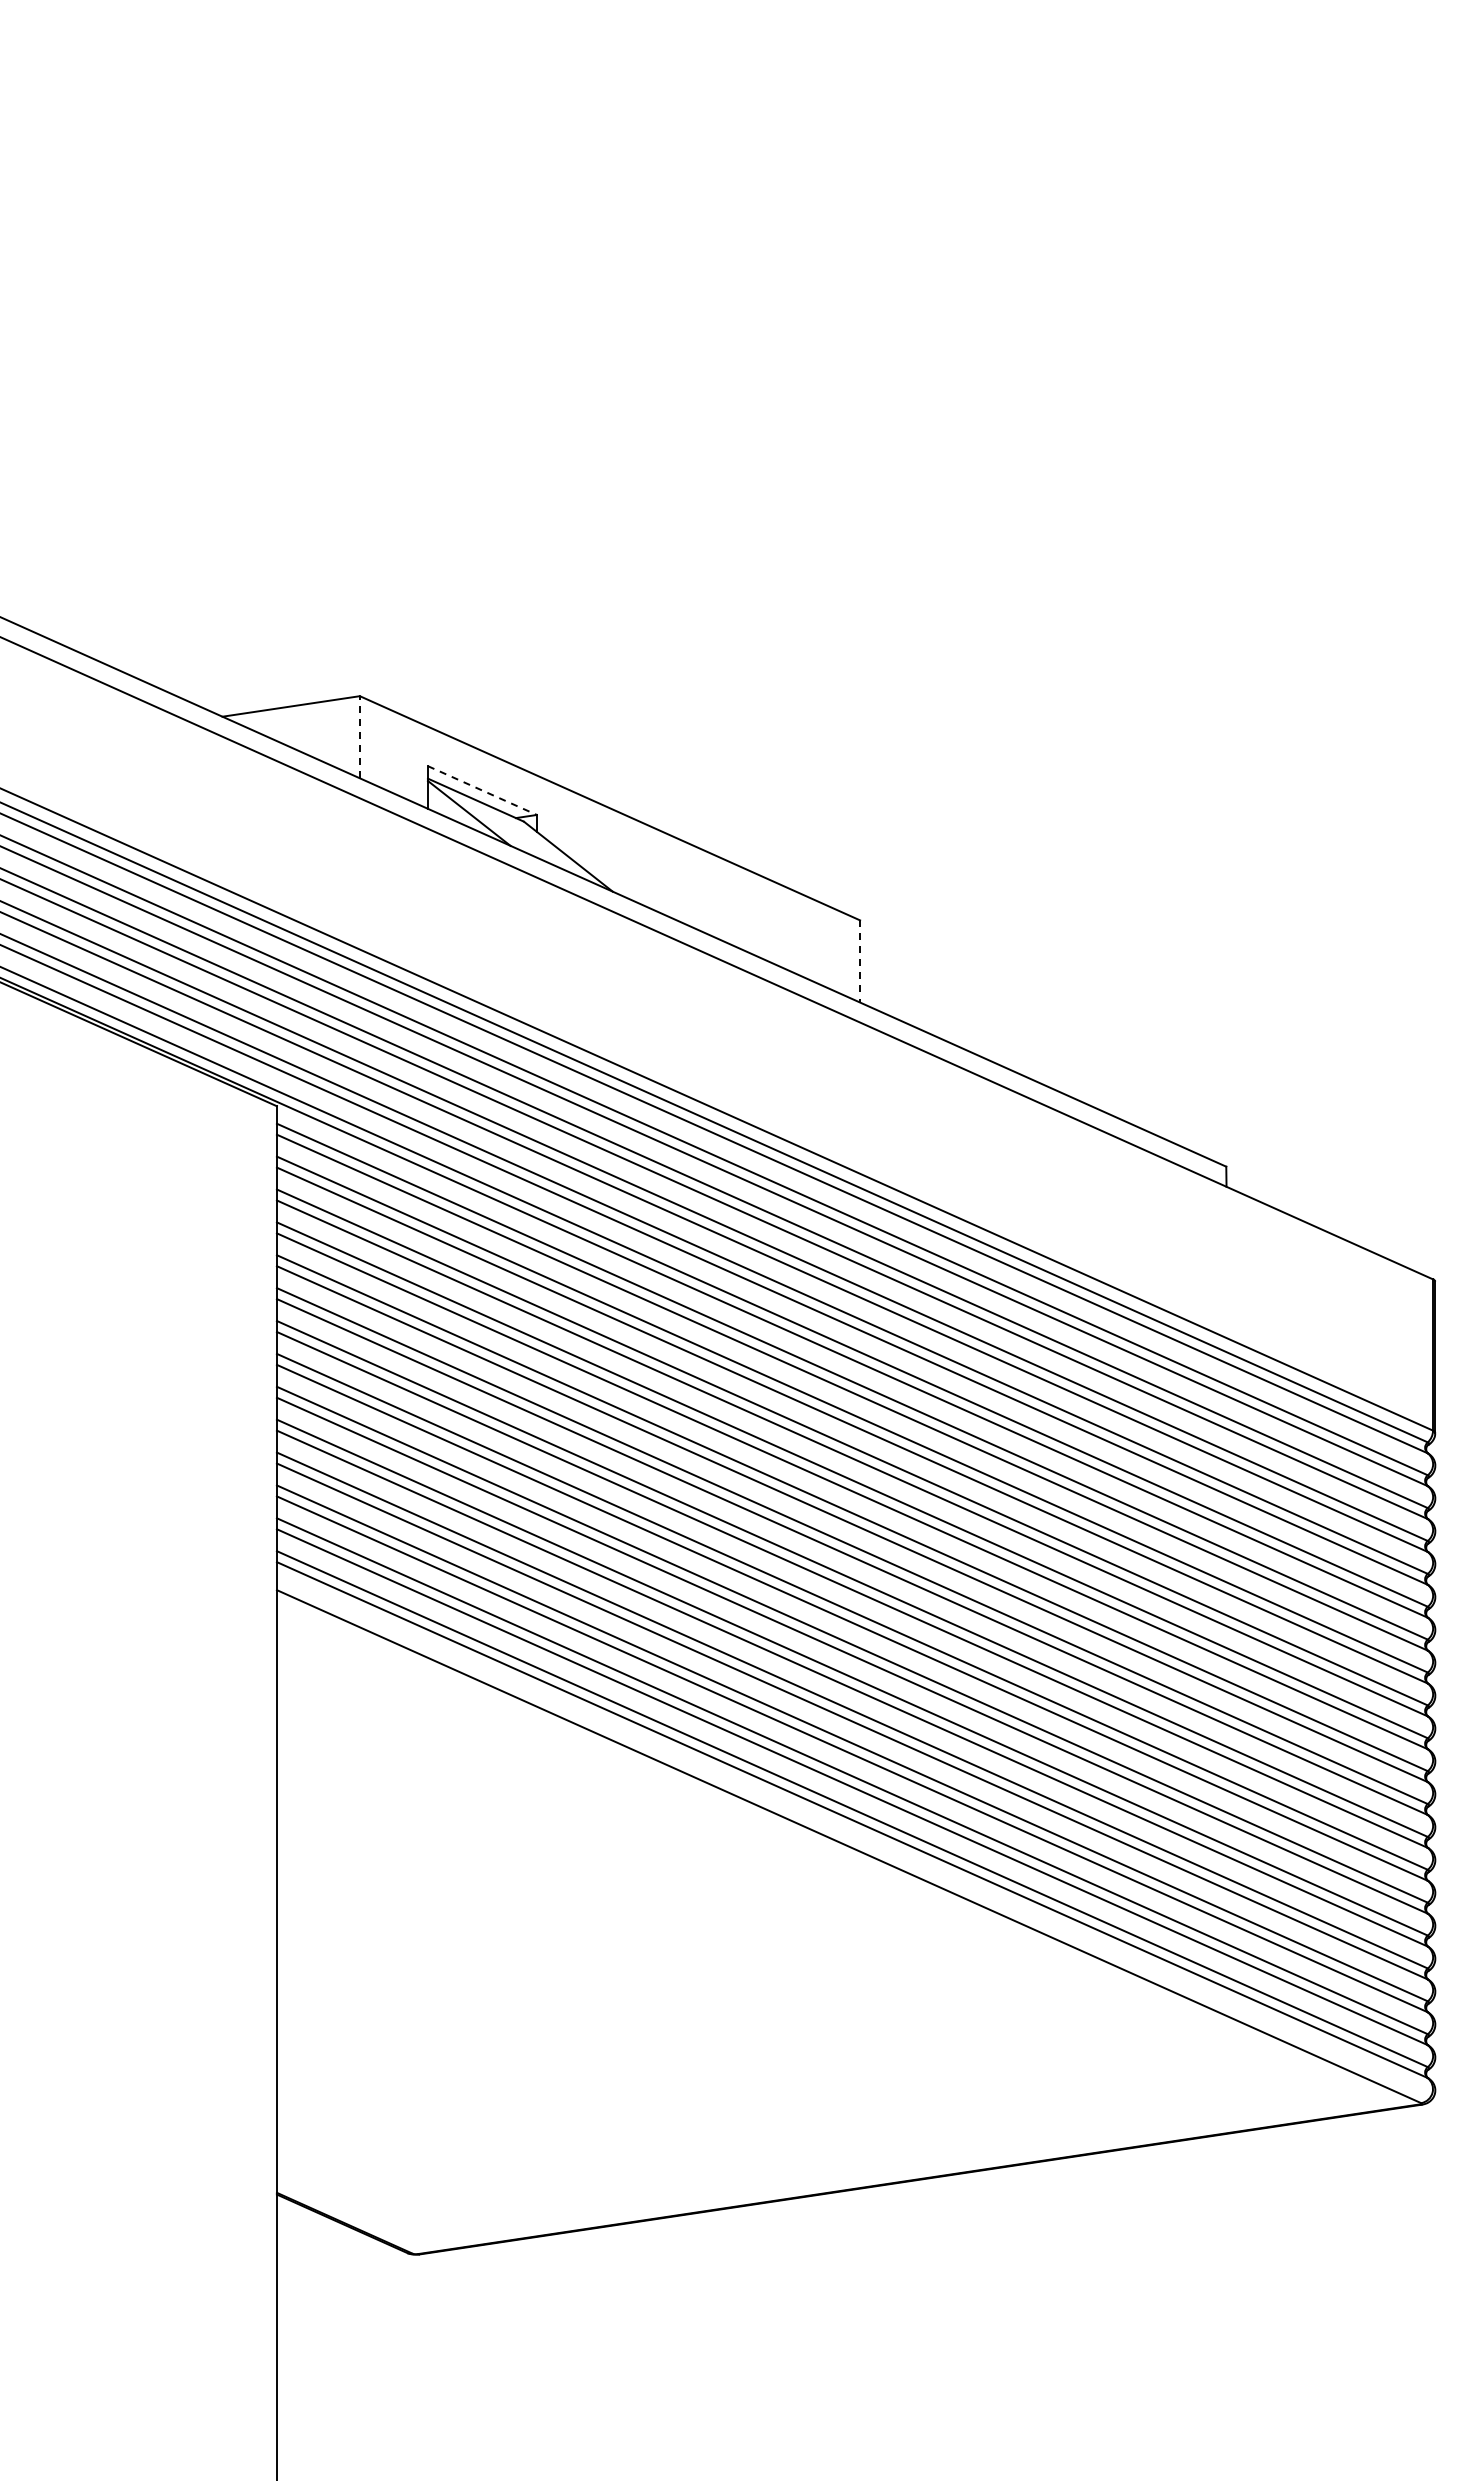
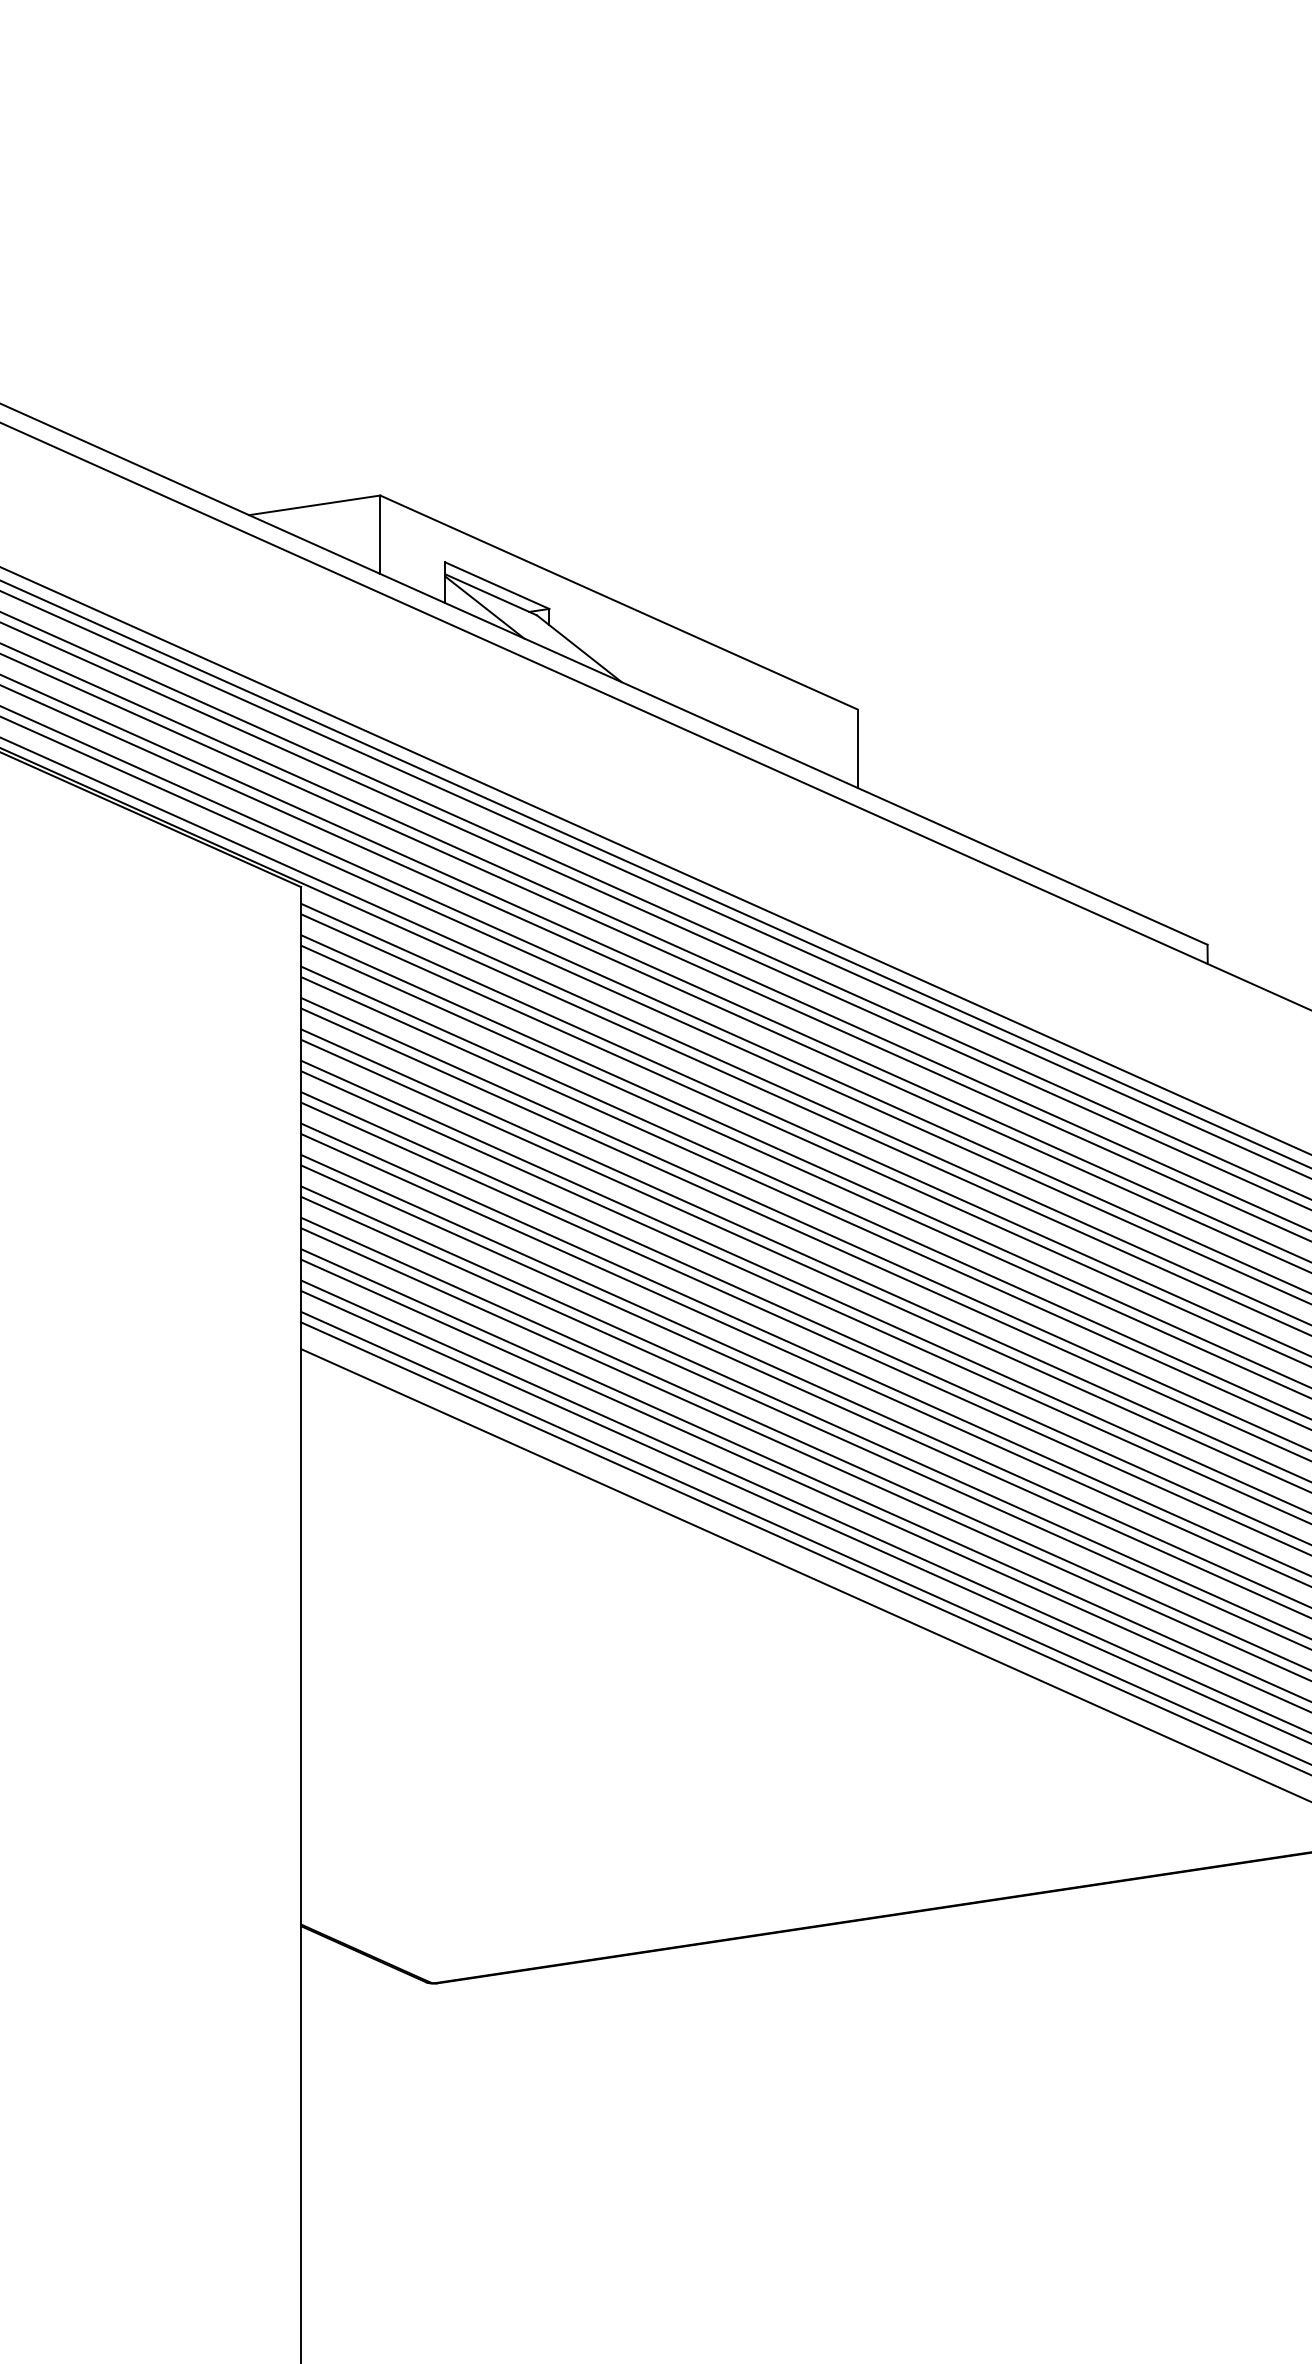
line: (359, 736) -> (379, 534), dashed -> solid
line: (482, 790) -> (497, 585), dashed -> solid
line: (860, 961) -> (858, 748), dashed -> solid

